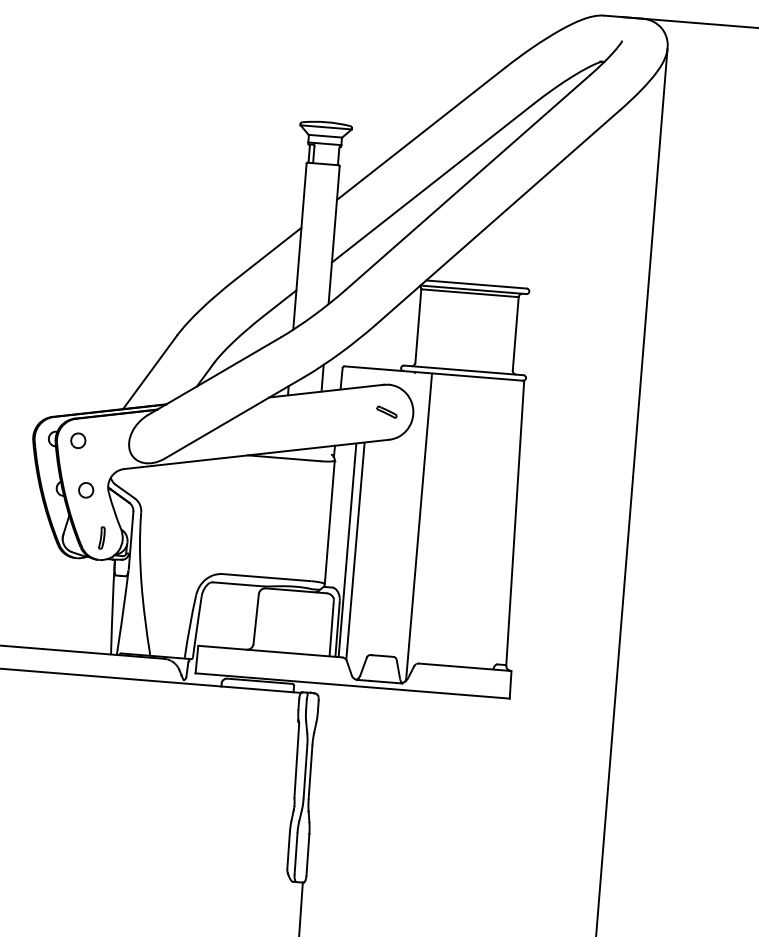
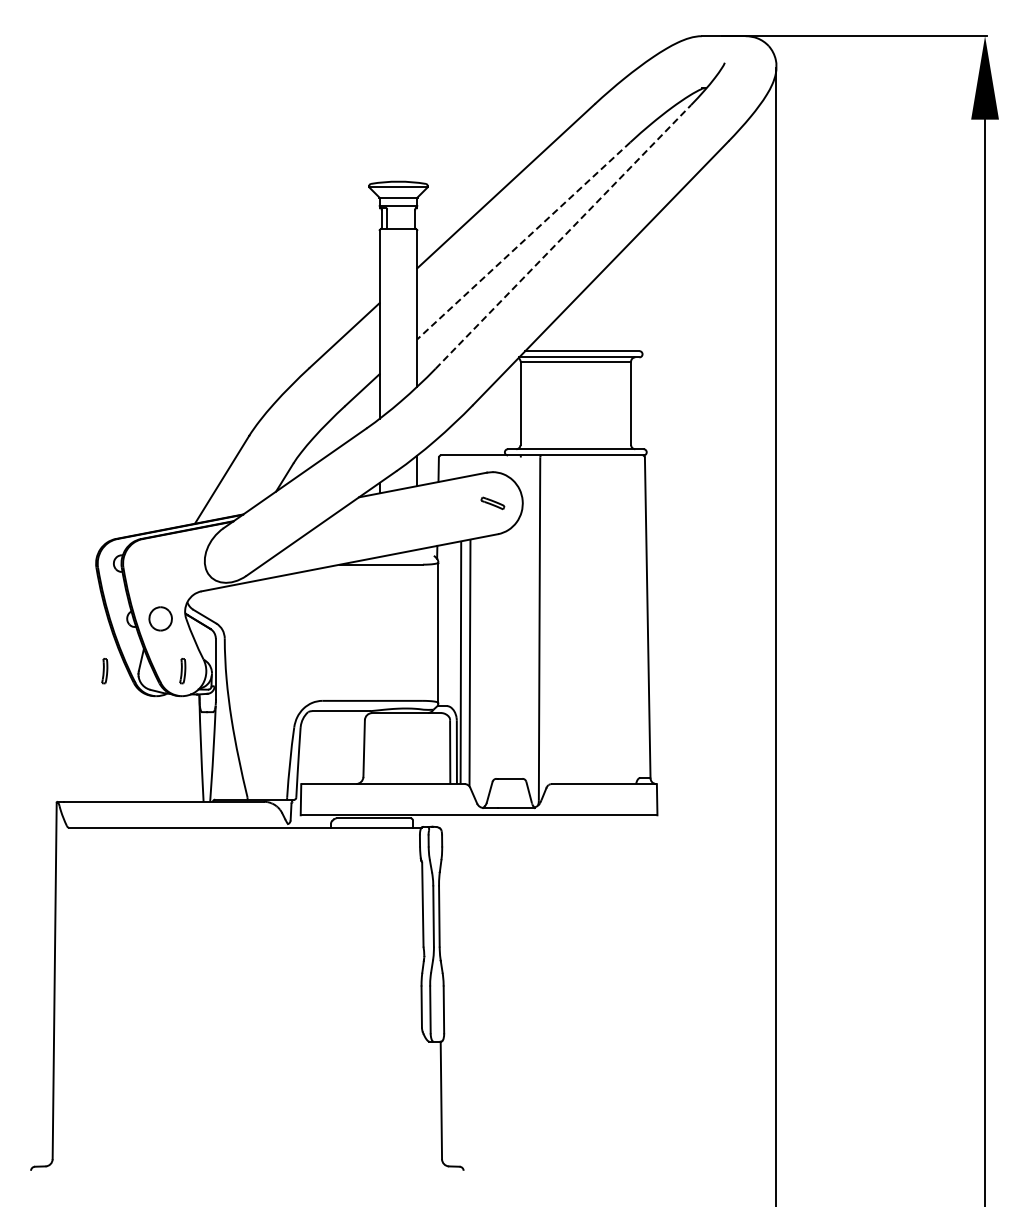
line: (468, 182) -> (563, 236), solid -> dashed
line: (432, 183) -> (523, 241), solid -> dashed
part: (78, 440) -> (147, 563), removed
part: (86, 490) -> (160, 618), size x1.4
part: (32, 532) -> (104, 671), added

